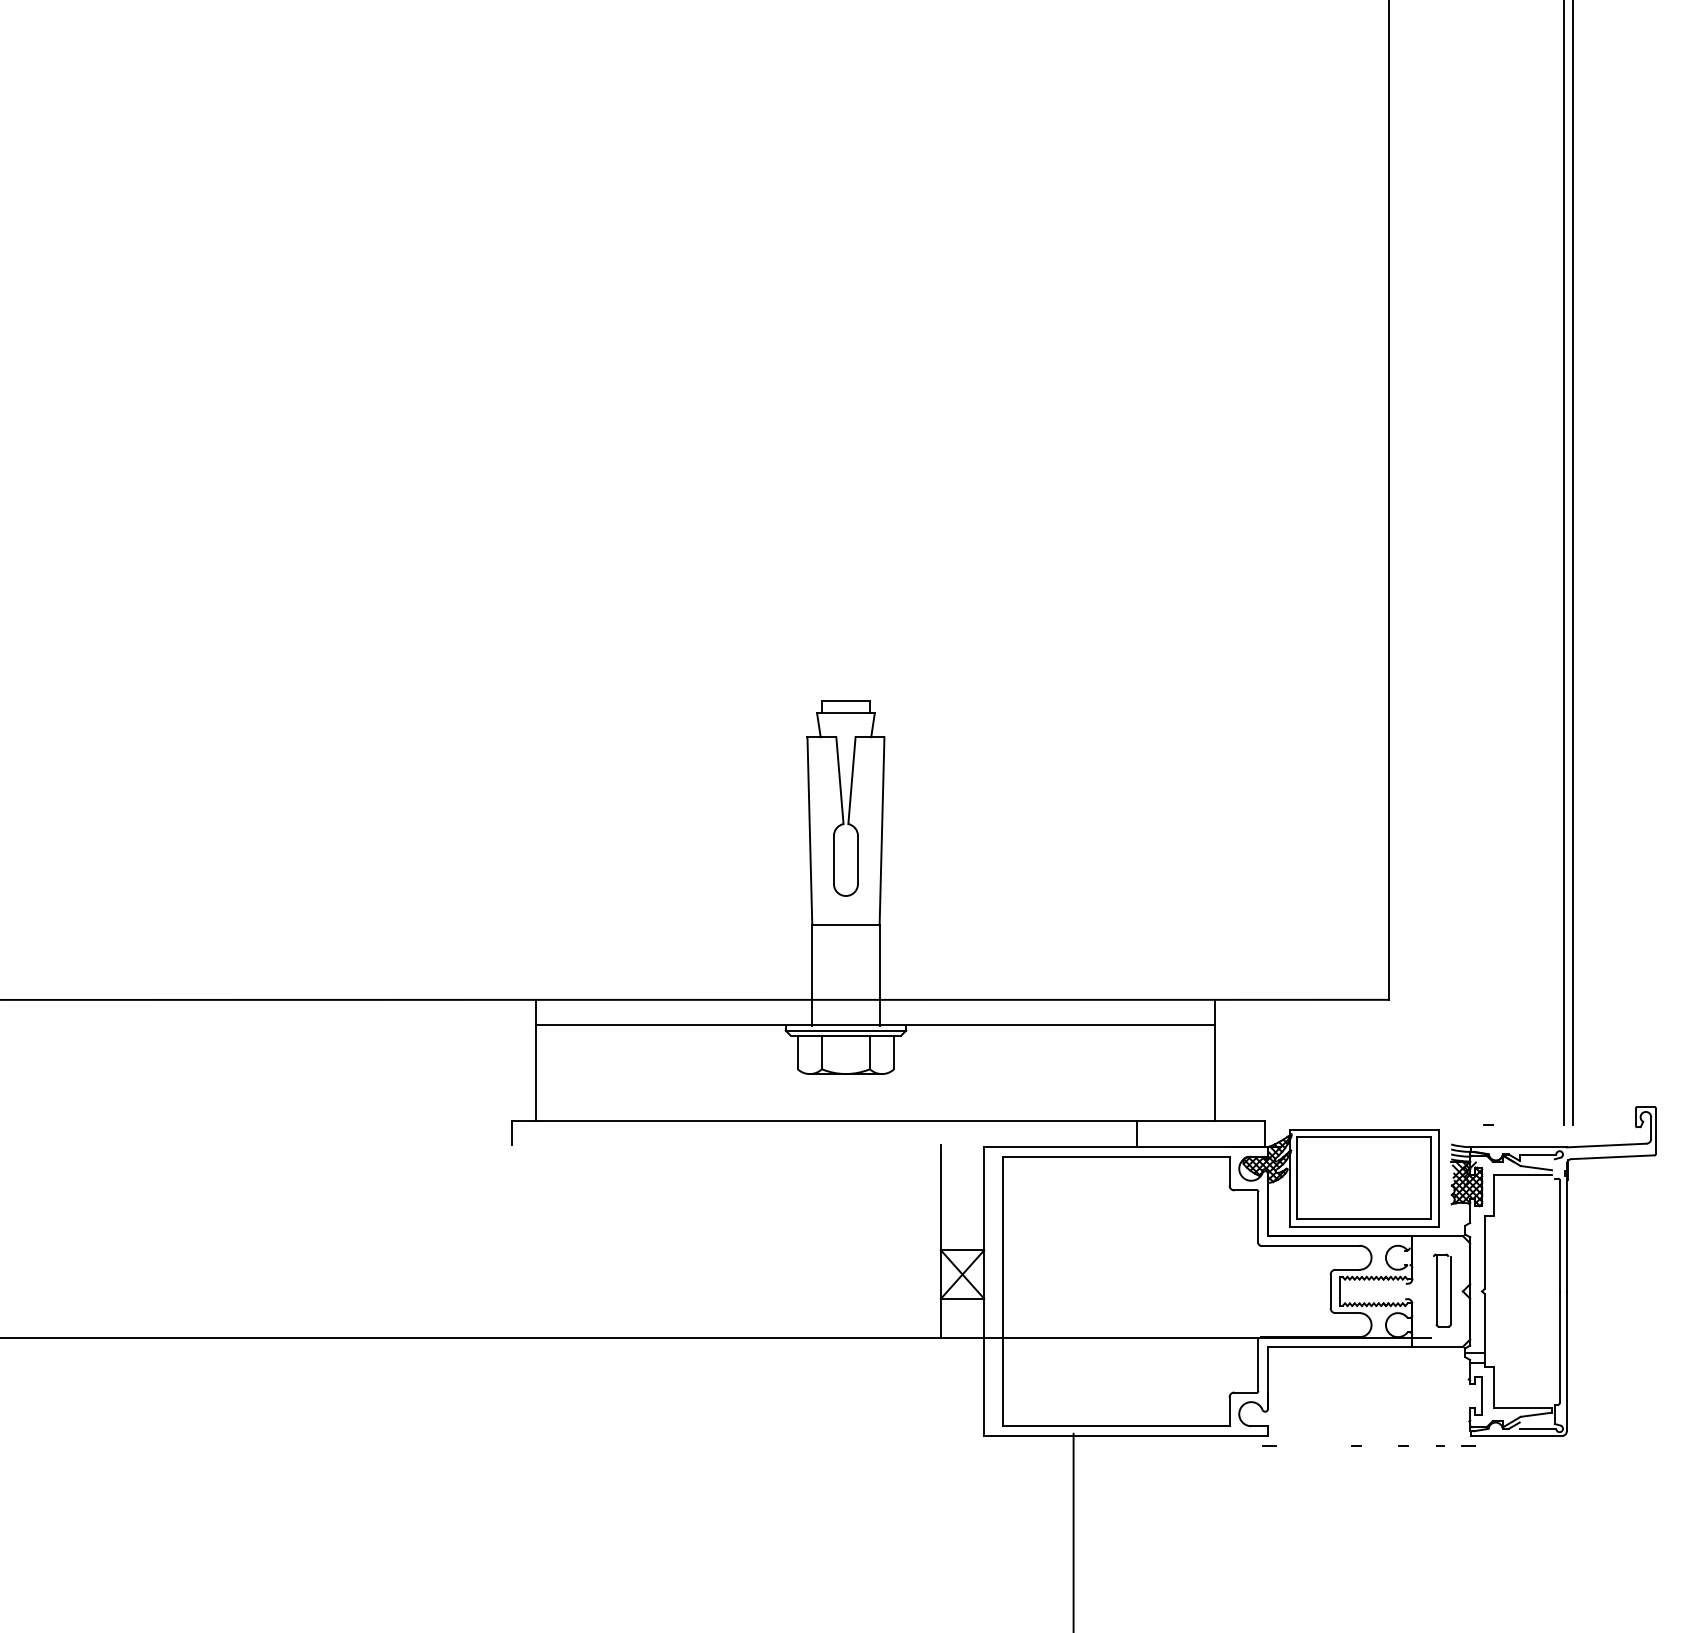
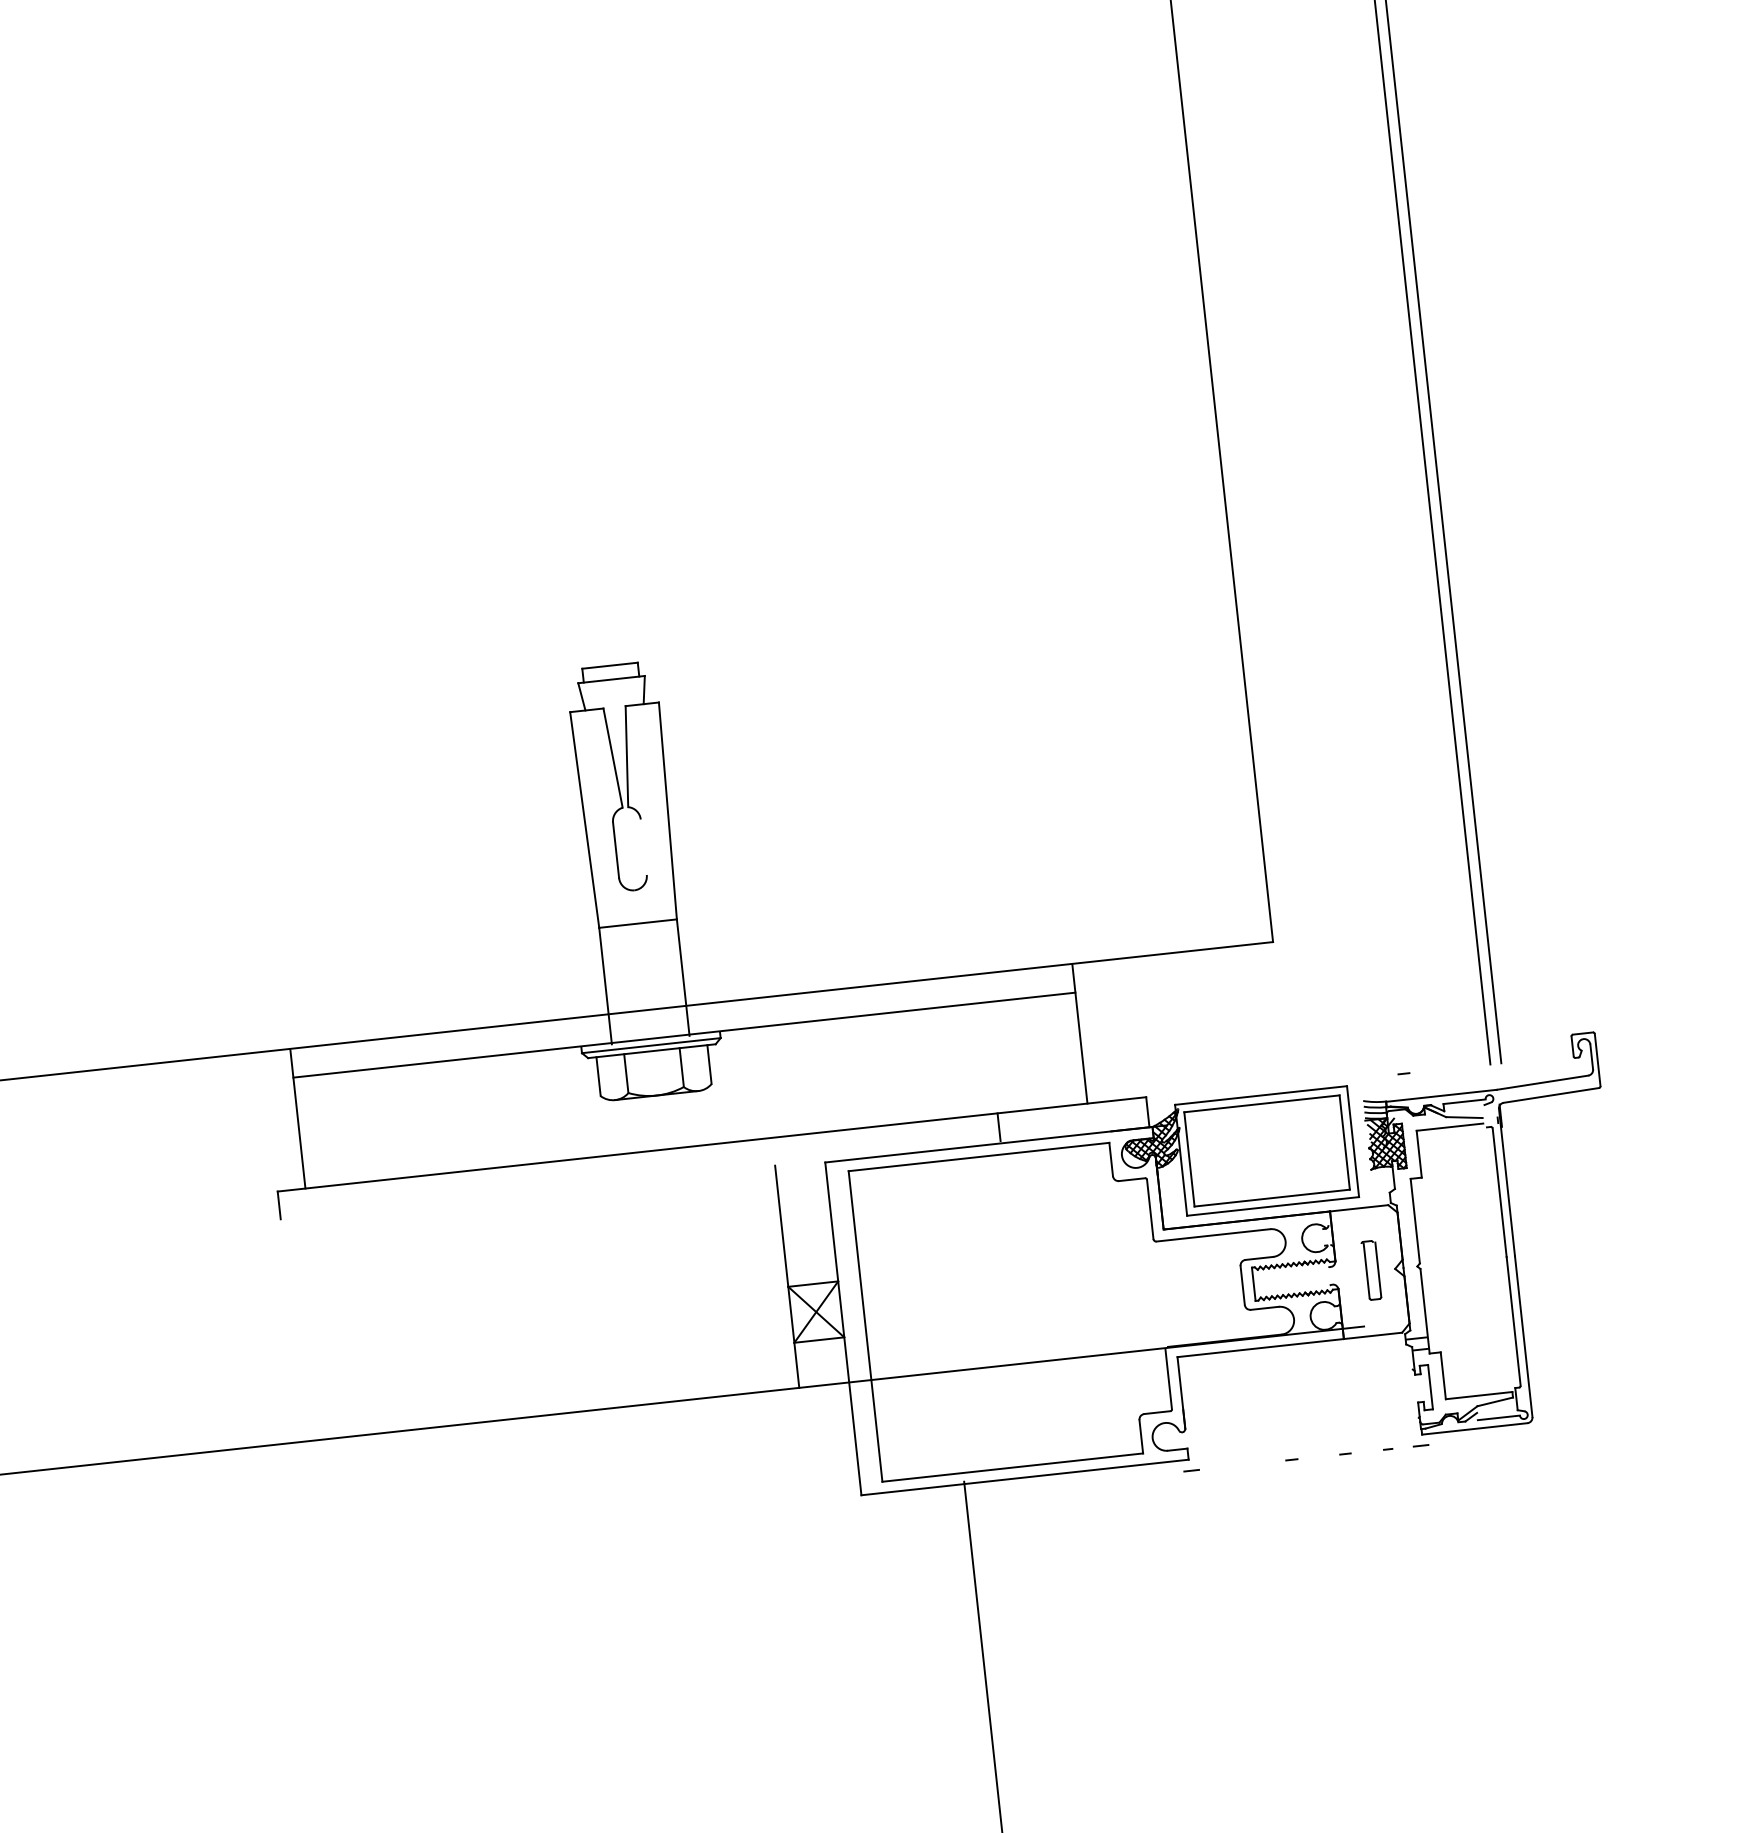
line: (857, 859) -> (643, 846), removed
part: (1442, 1290) -> (1371, 1270), size x0.7

